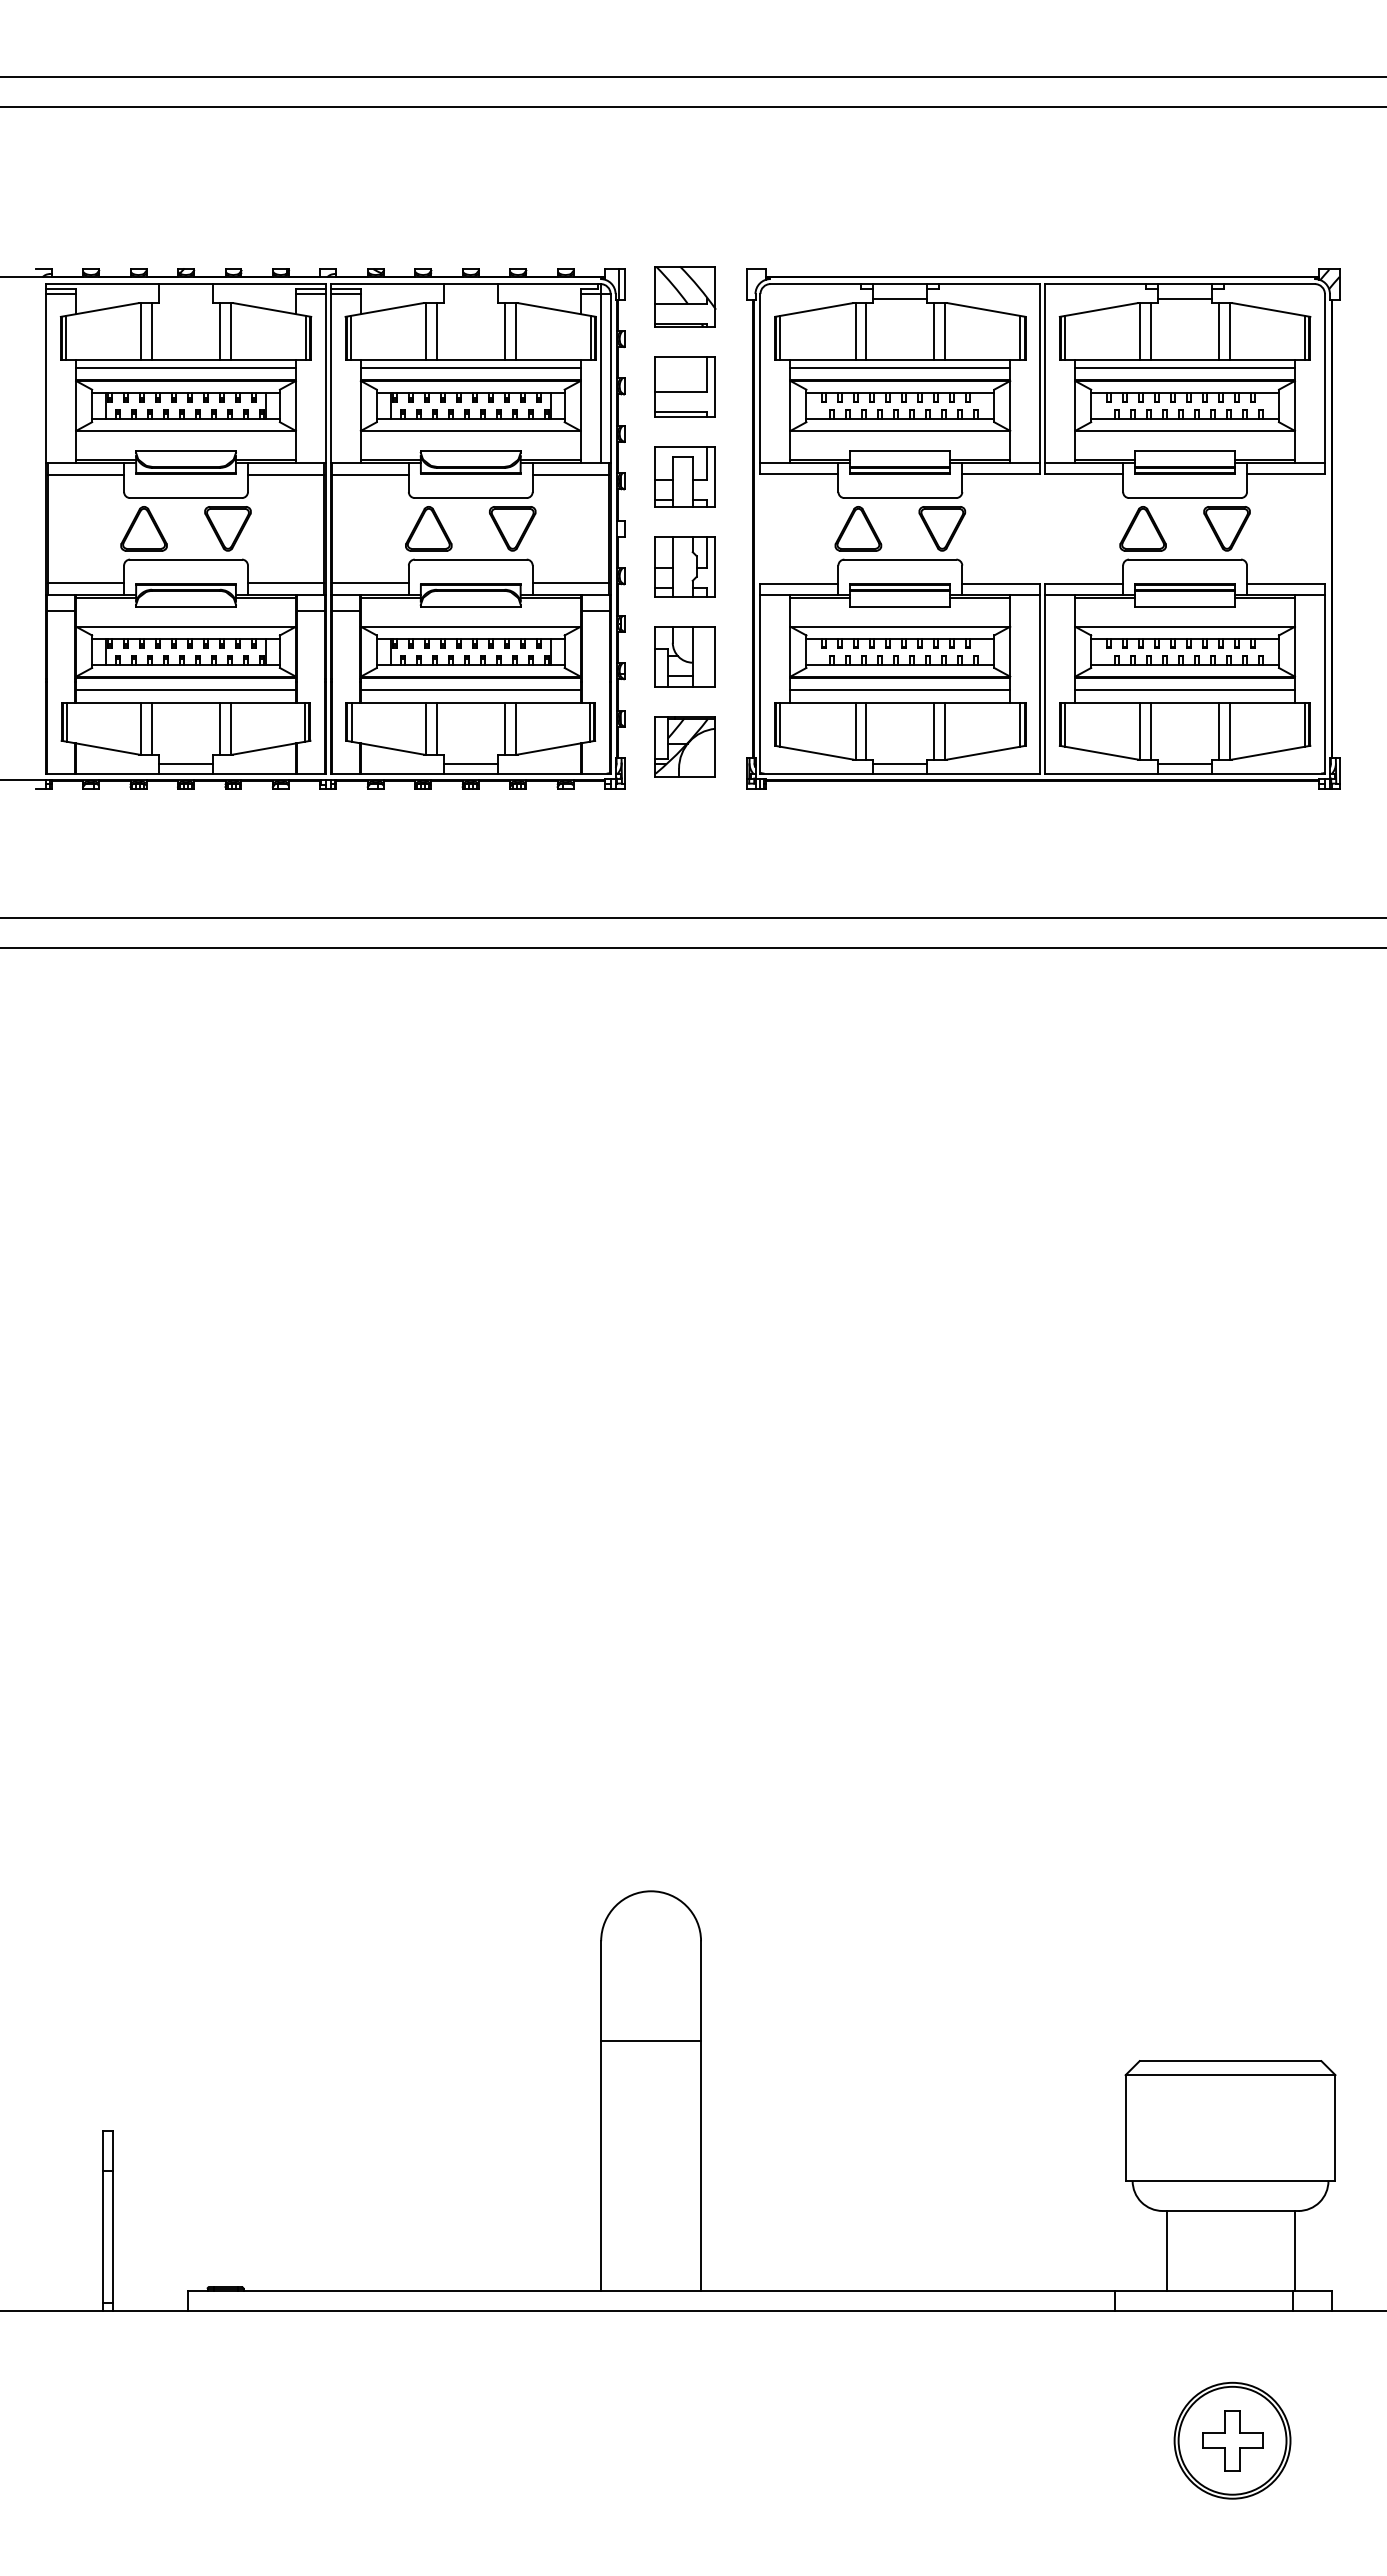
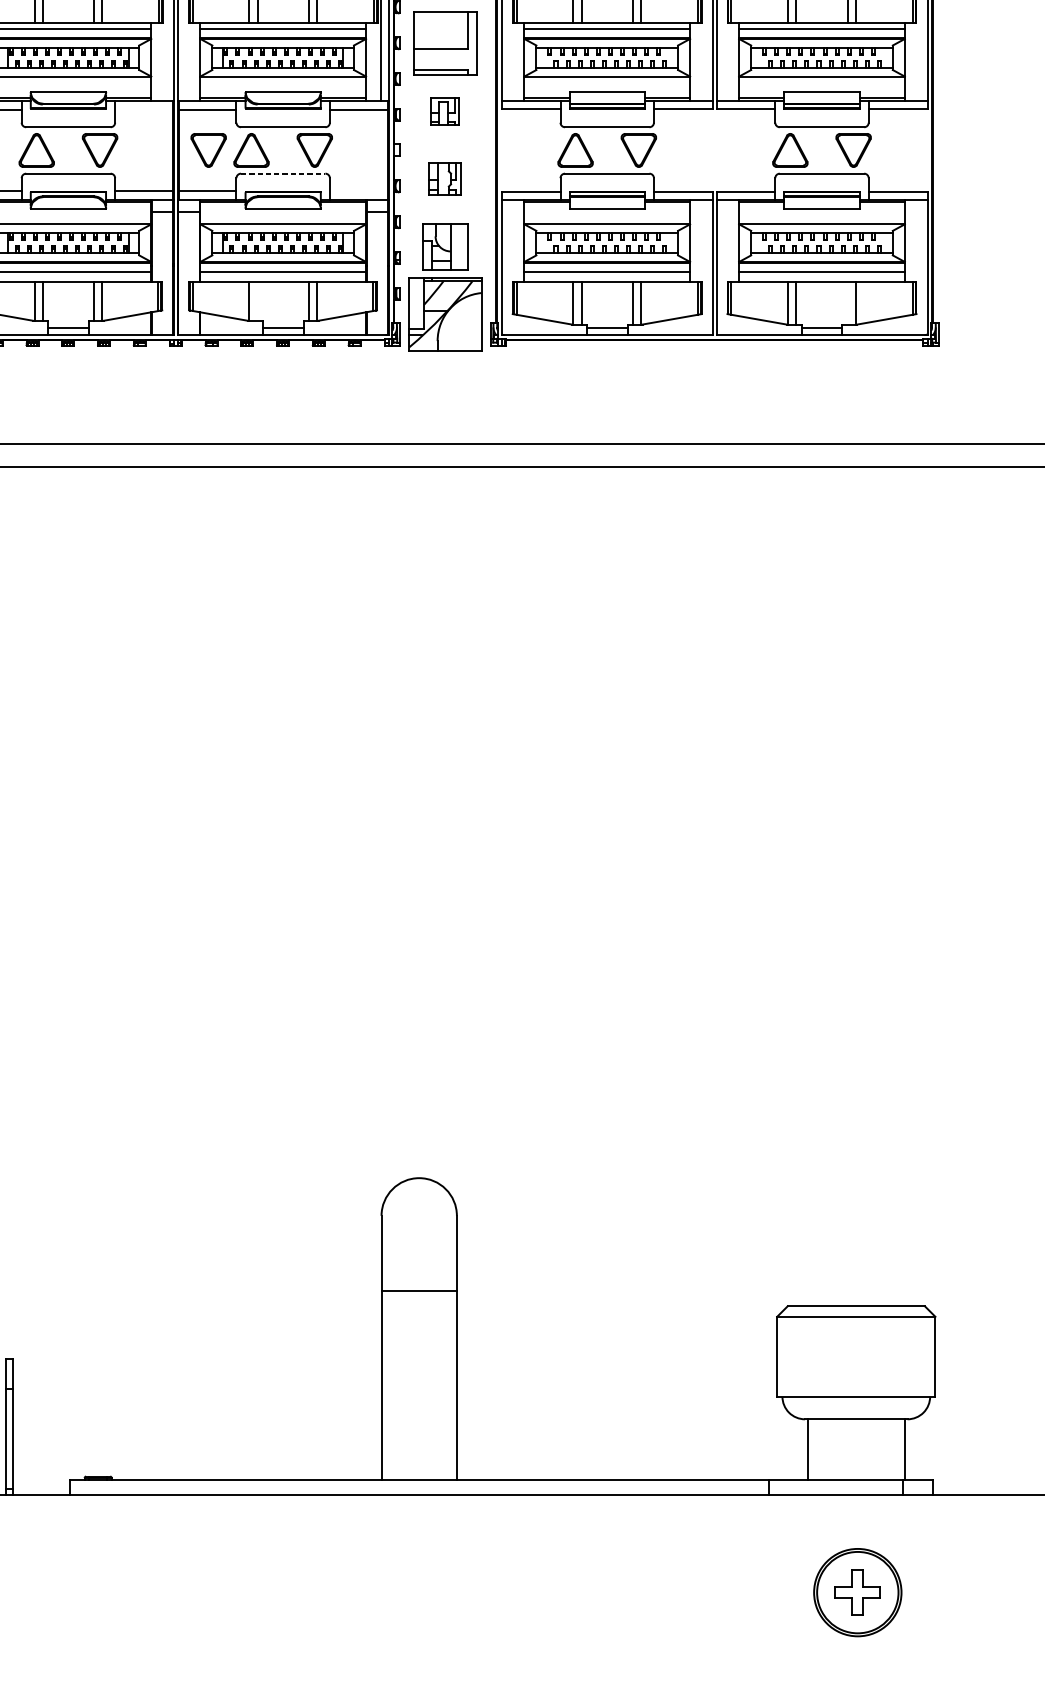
part: (684, 386) -> (444, 43), size x1.4
line: (285, 474) -> (143, 109), removed
part: (684, 476) -> (444, 110), size x0.6
part: (371, 528) -> (208, 150), added
line: (470, 559) -> (282, 173), solid -> dashed
part: (684, 566) -> (444, 178), size x0.7
line: (570, 582) -> (358, 190), removed
line: (436, 728) -> (257, 301), removed
line: (1219, 730) -> (847, 302), removed
part: (684, 746) -> (444, 314), size x1.6

